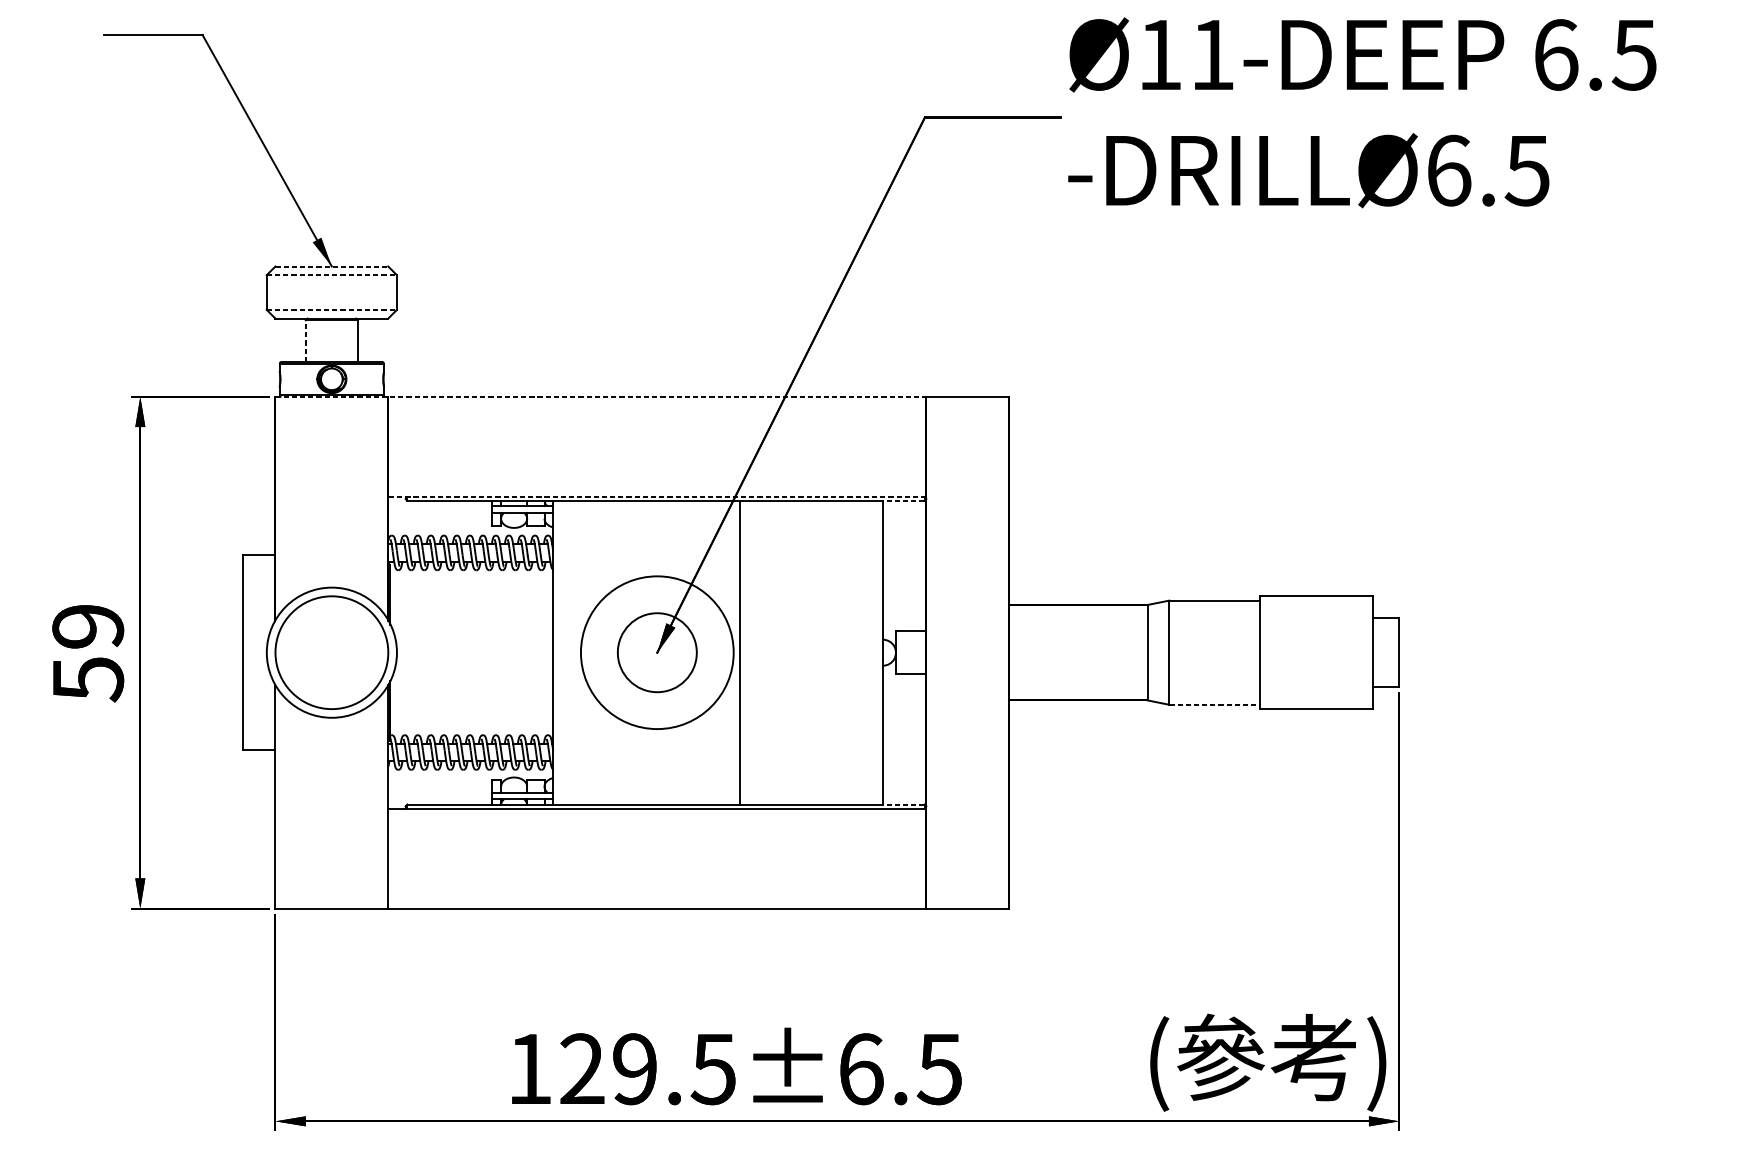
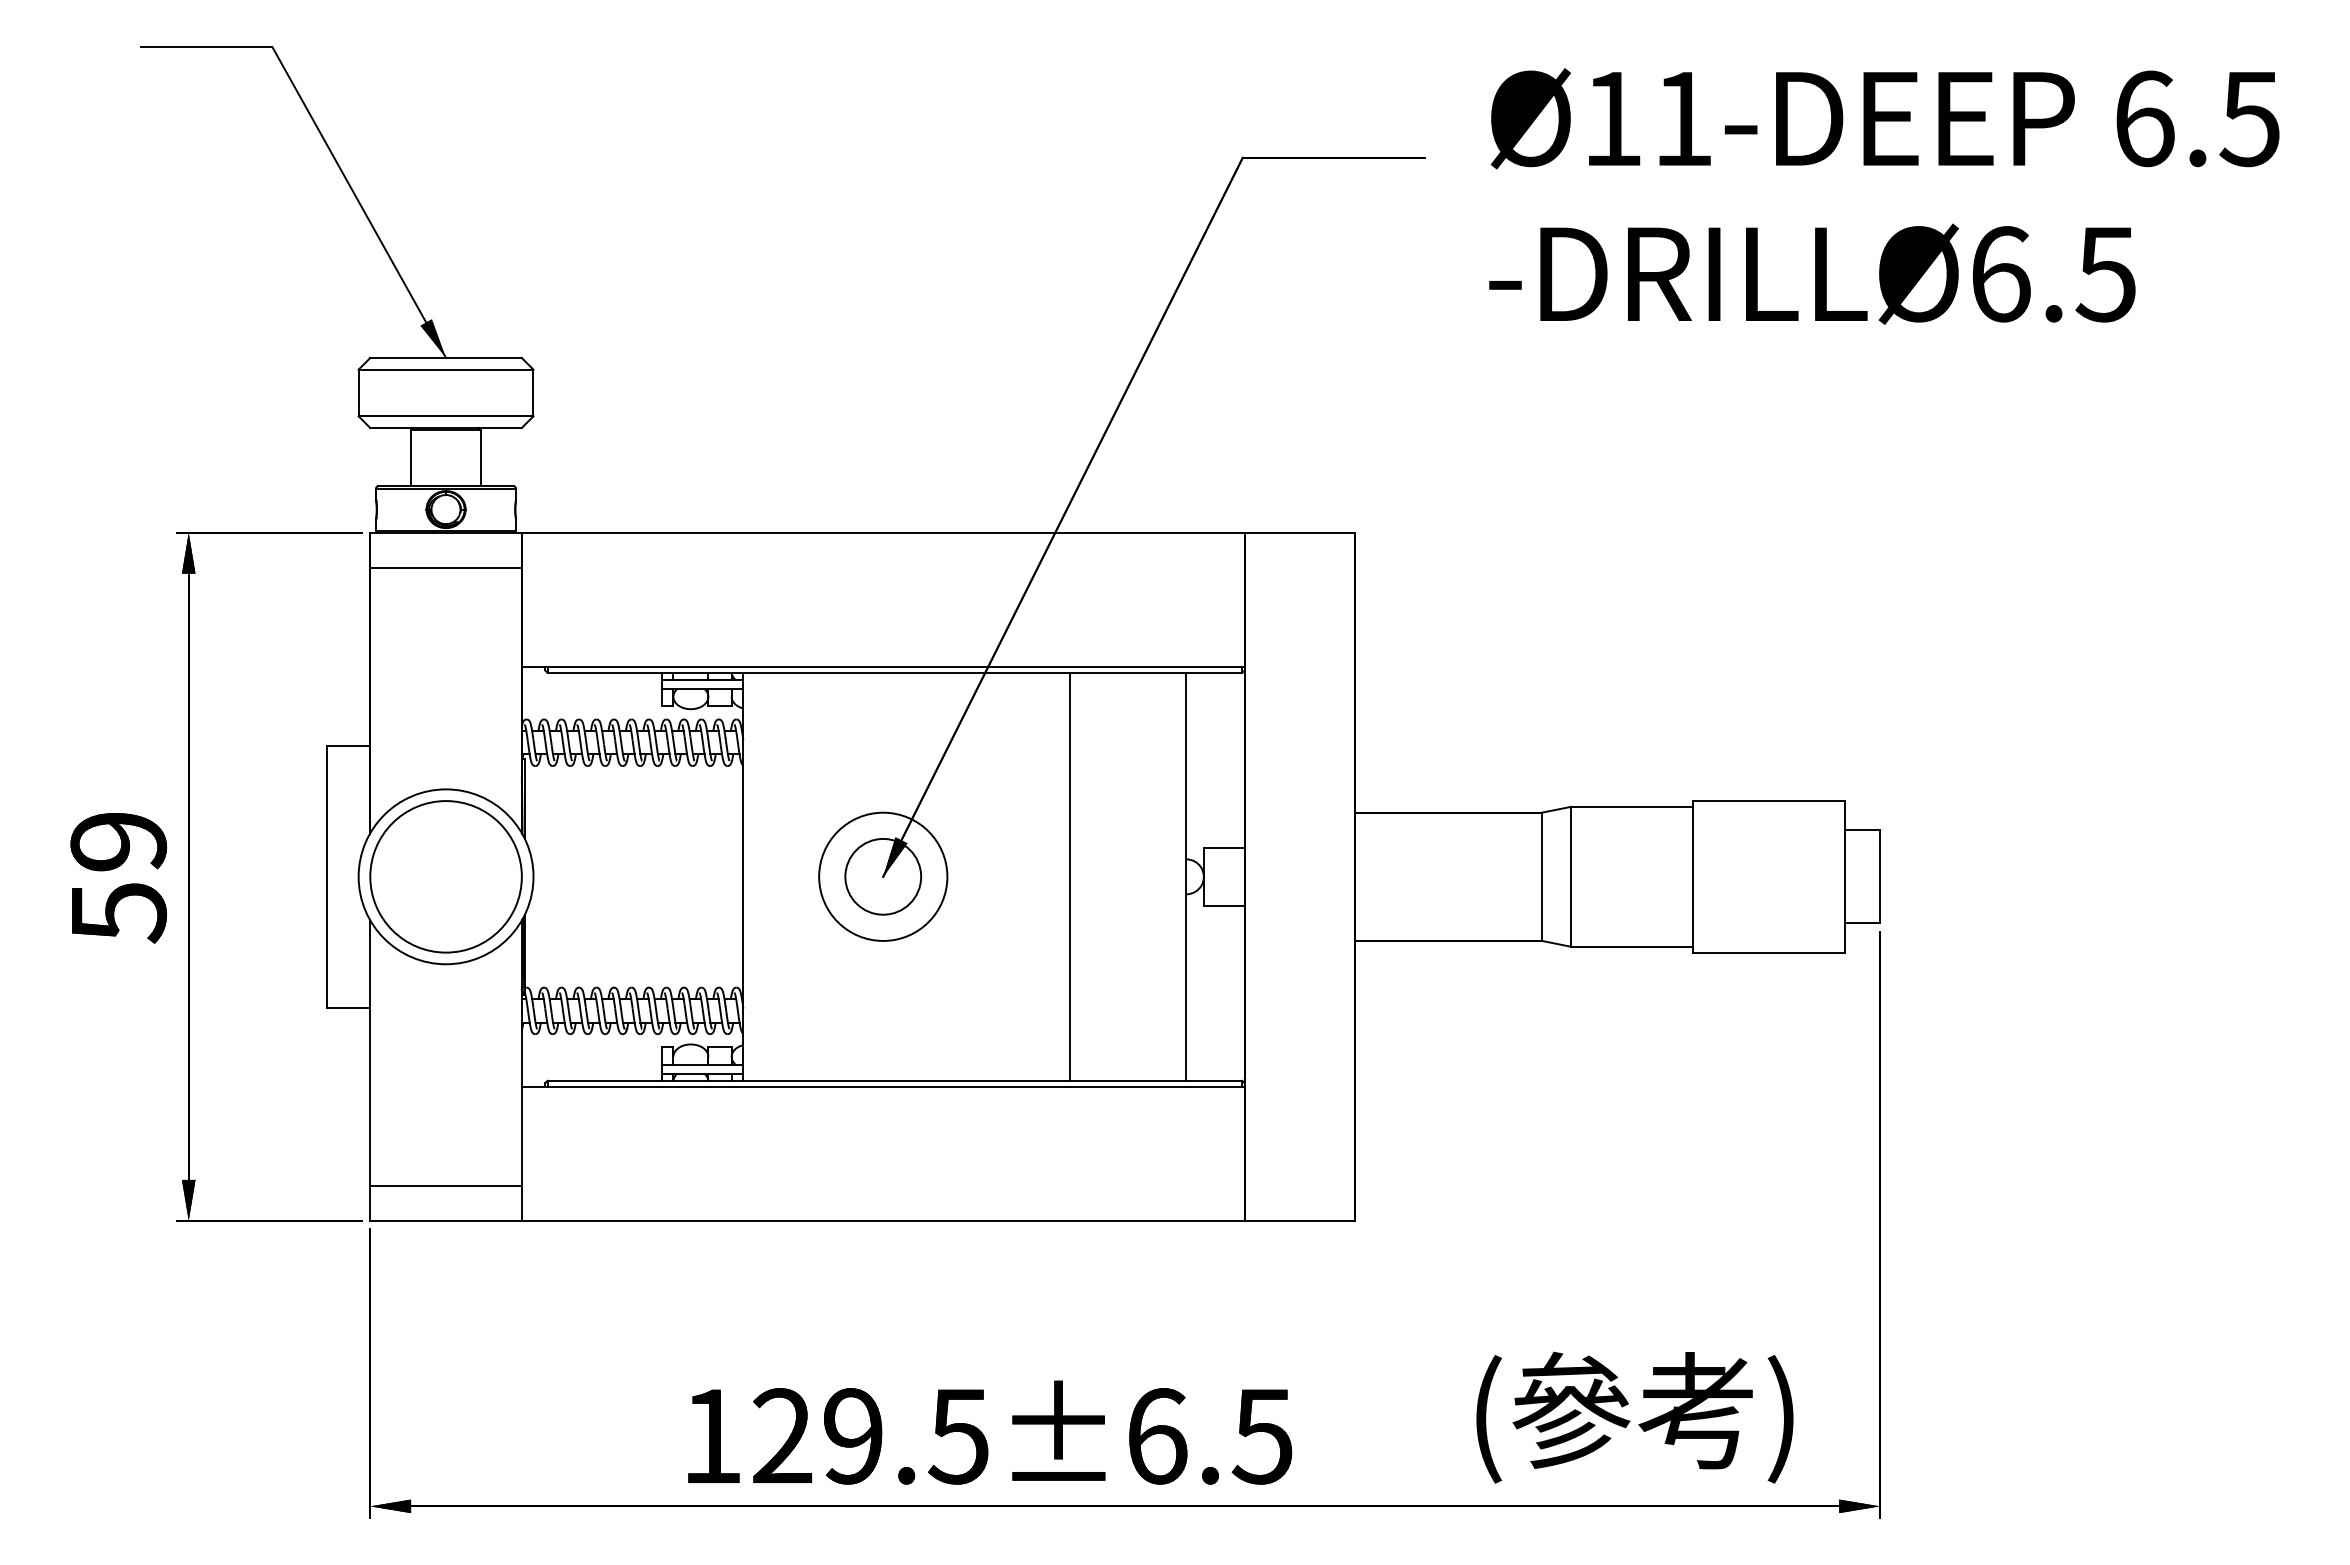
text: (1362, 112) -> (1884, 196), moved
line: (332, 266) -> (446, 358), dashed -> solid
line: (332, 275) -> (446, 369), dashed -> solid
line: (332, 310) -> (446, 416), dashed -> solid
line: (306, 341) -> (411, 458), dashed -> solid
line: (600, 396) -> (807, 532), dashed -> solid
line: (331, 422) -> (445, 567), added
line: (656, 496) -> (882, 666), dashed -> solid
line: (903, 500) -> (1214, 672), dashed -> solid
circle: (657, 652) -> (883, 876), size x0.62
circle: (657, 652) -> (883, 876), size x0.71
line: (739, 652) -> (1069, 876), moved
line: (1215, 704) -> (1632, 946), dashed -> solid
line: (903, 804) -> (1214, 1080), dashed -> solid
line: (331, 882) -> (445, 1185), added
text: (1267, 1062) -> (1634, 1417), moved

